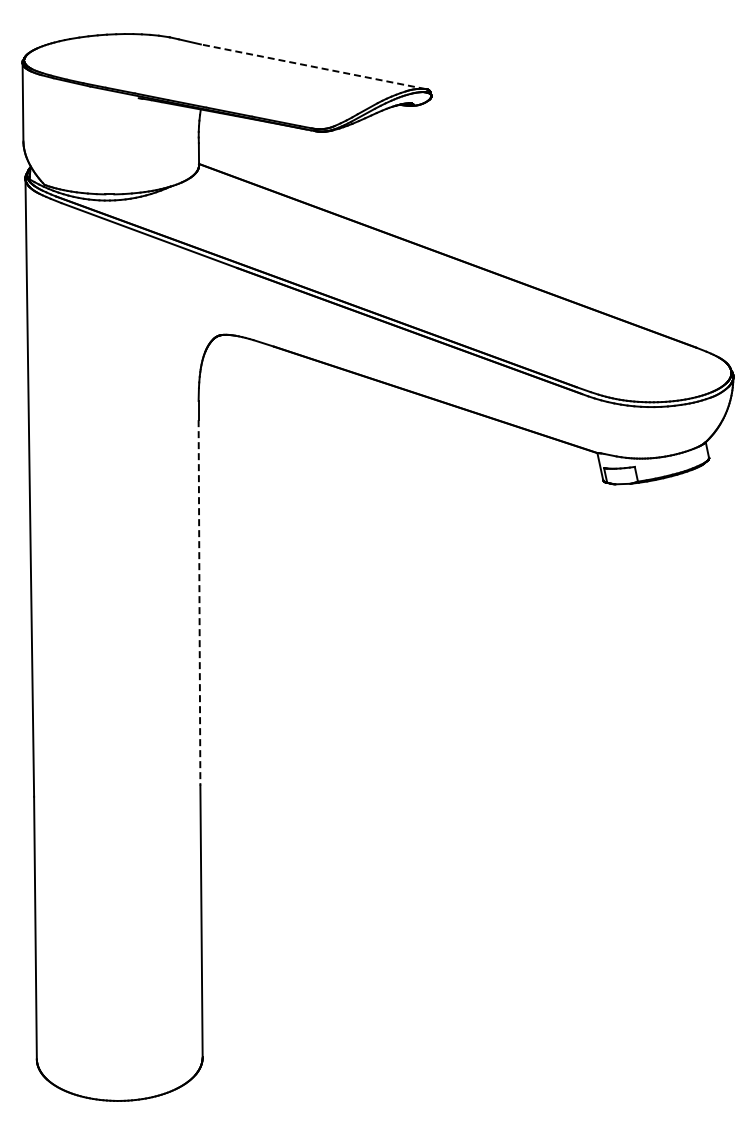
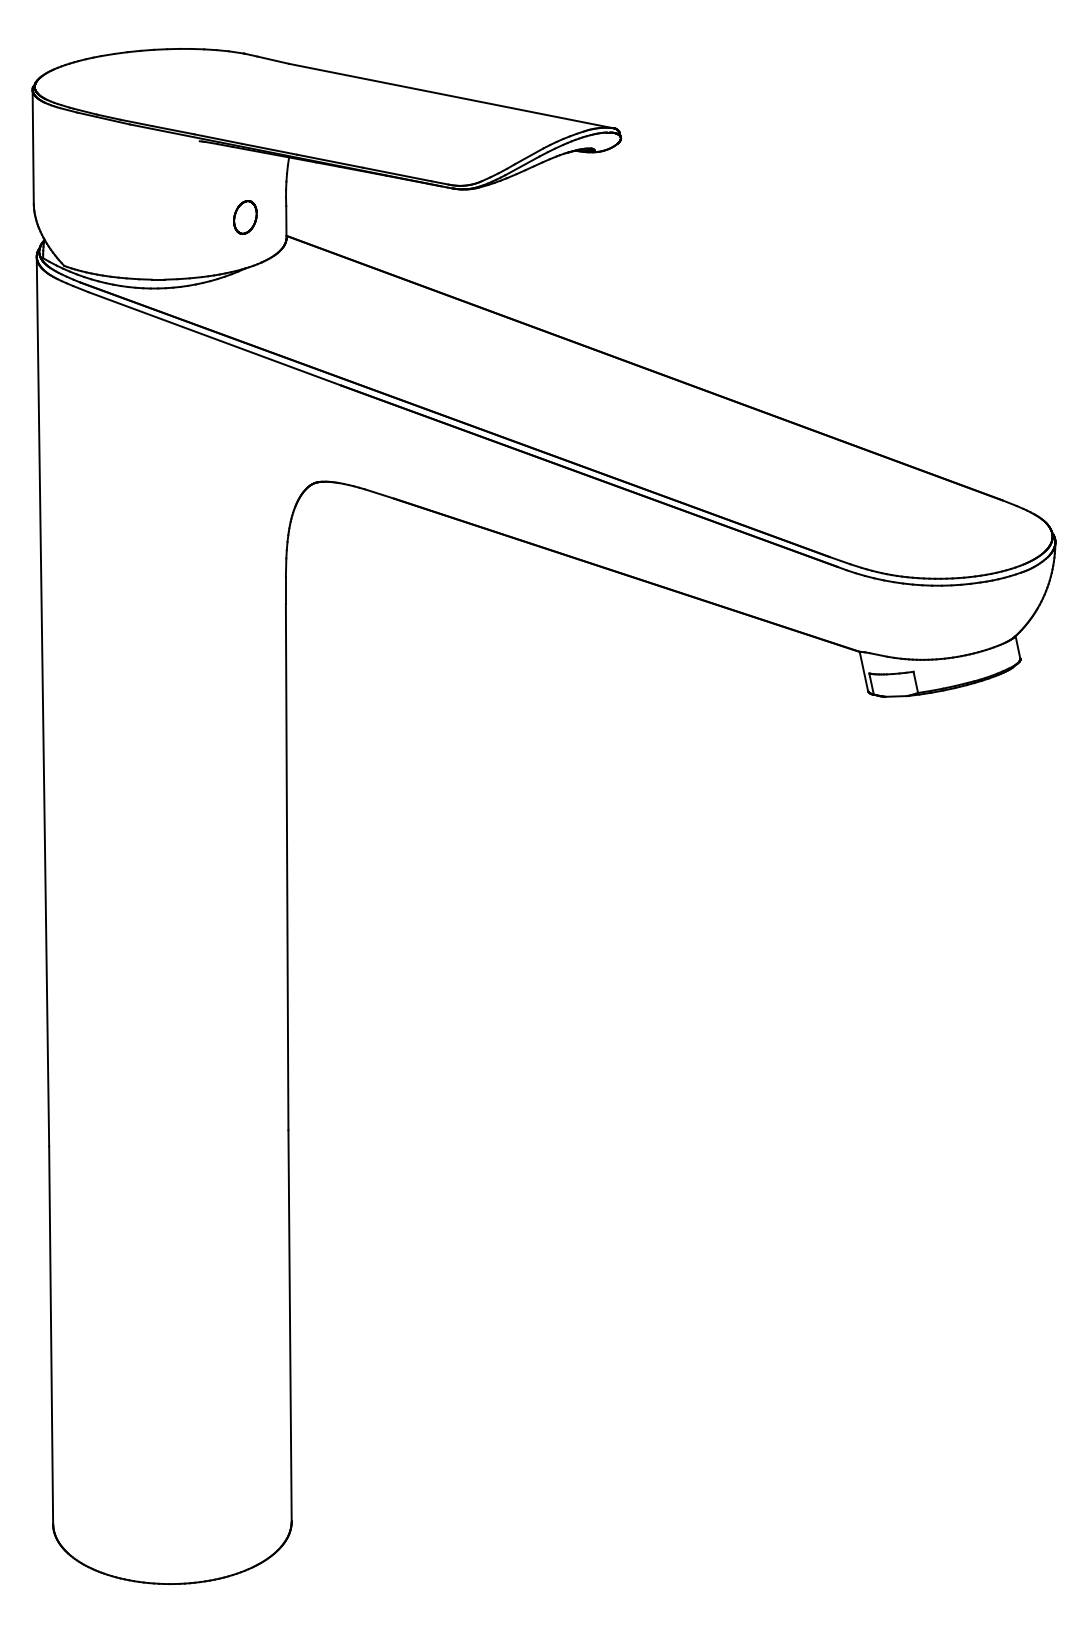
line: (313, 66) -> (451, 95), dashed -> solid
part: (170, 150) -> (245, 216), added
line: (199, 602) -> (287, 866), dashed -> solid

